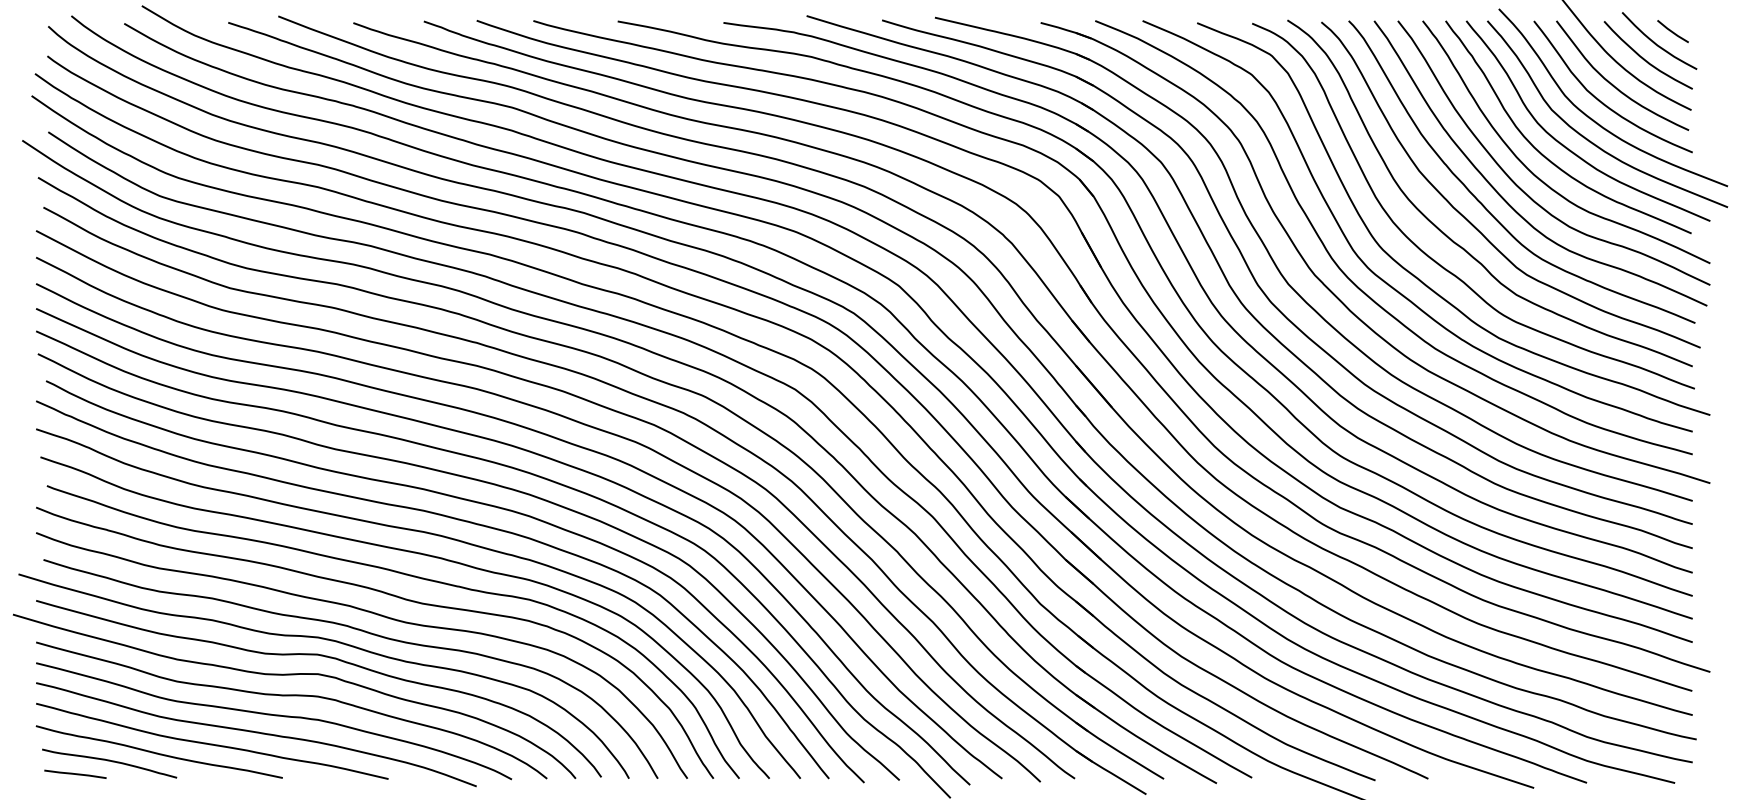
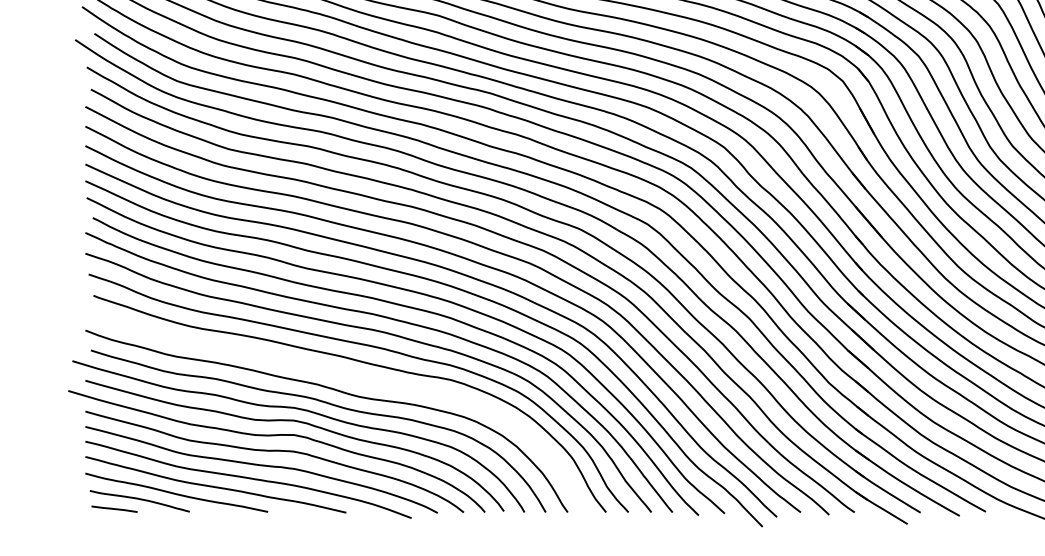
curve: (389, 595) -> (347, 376), removed

